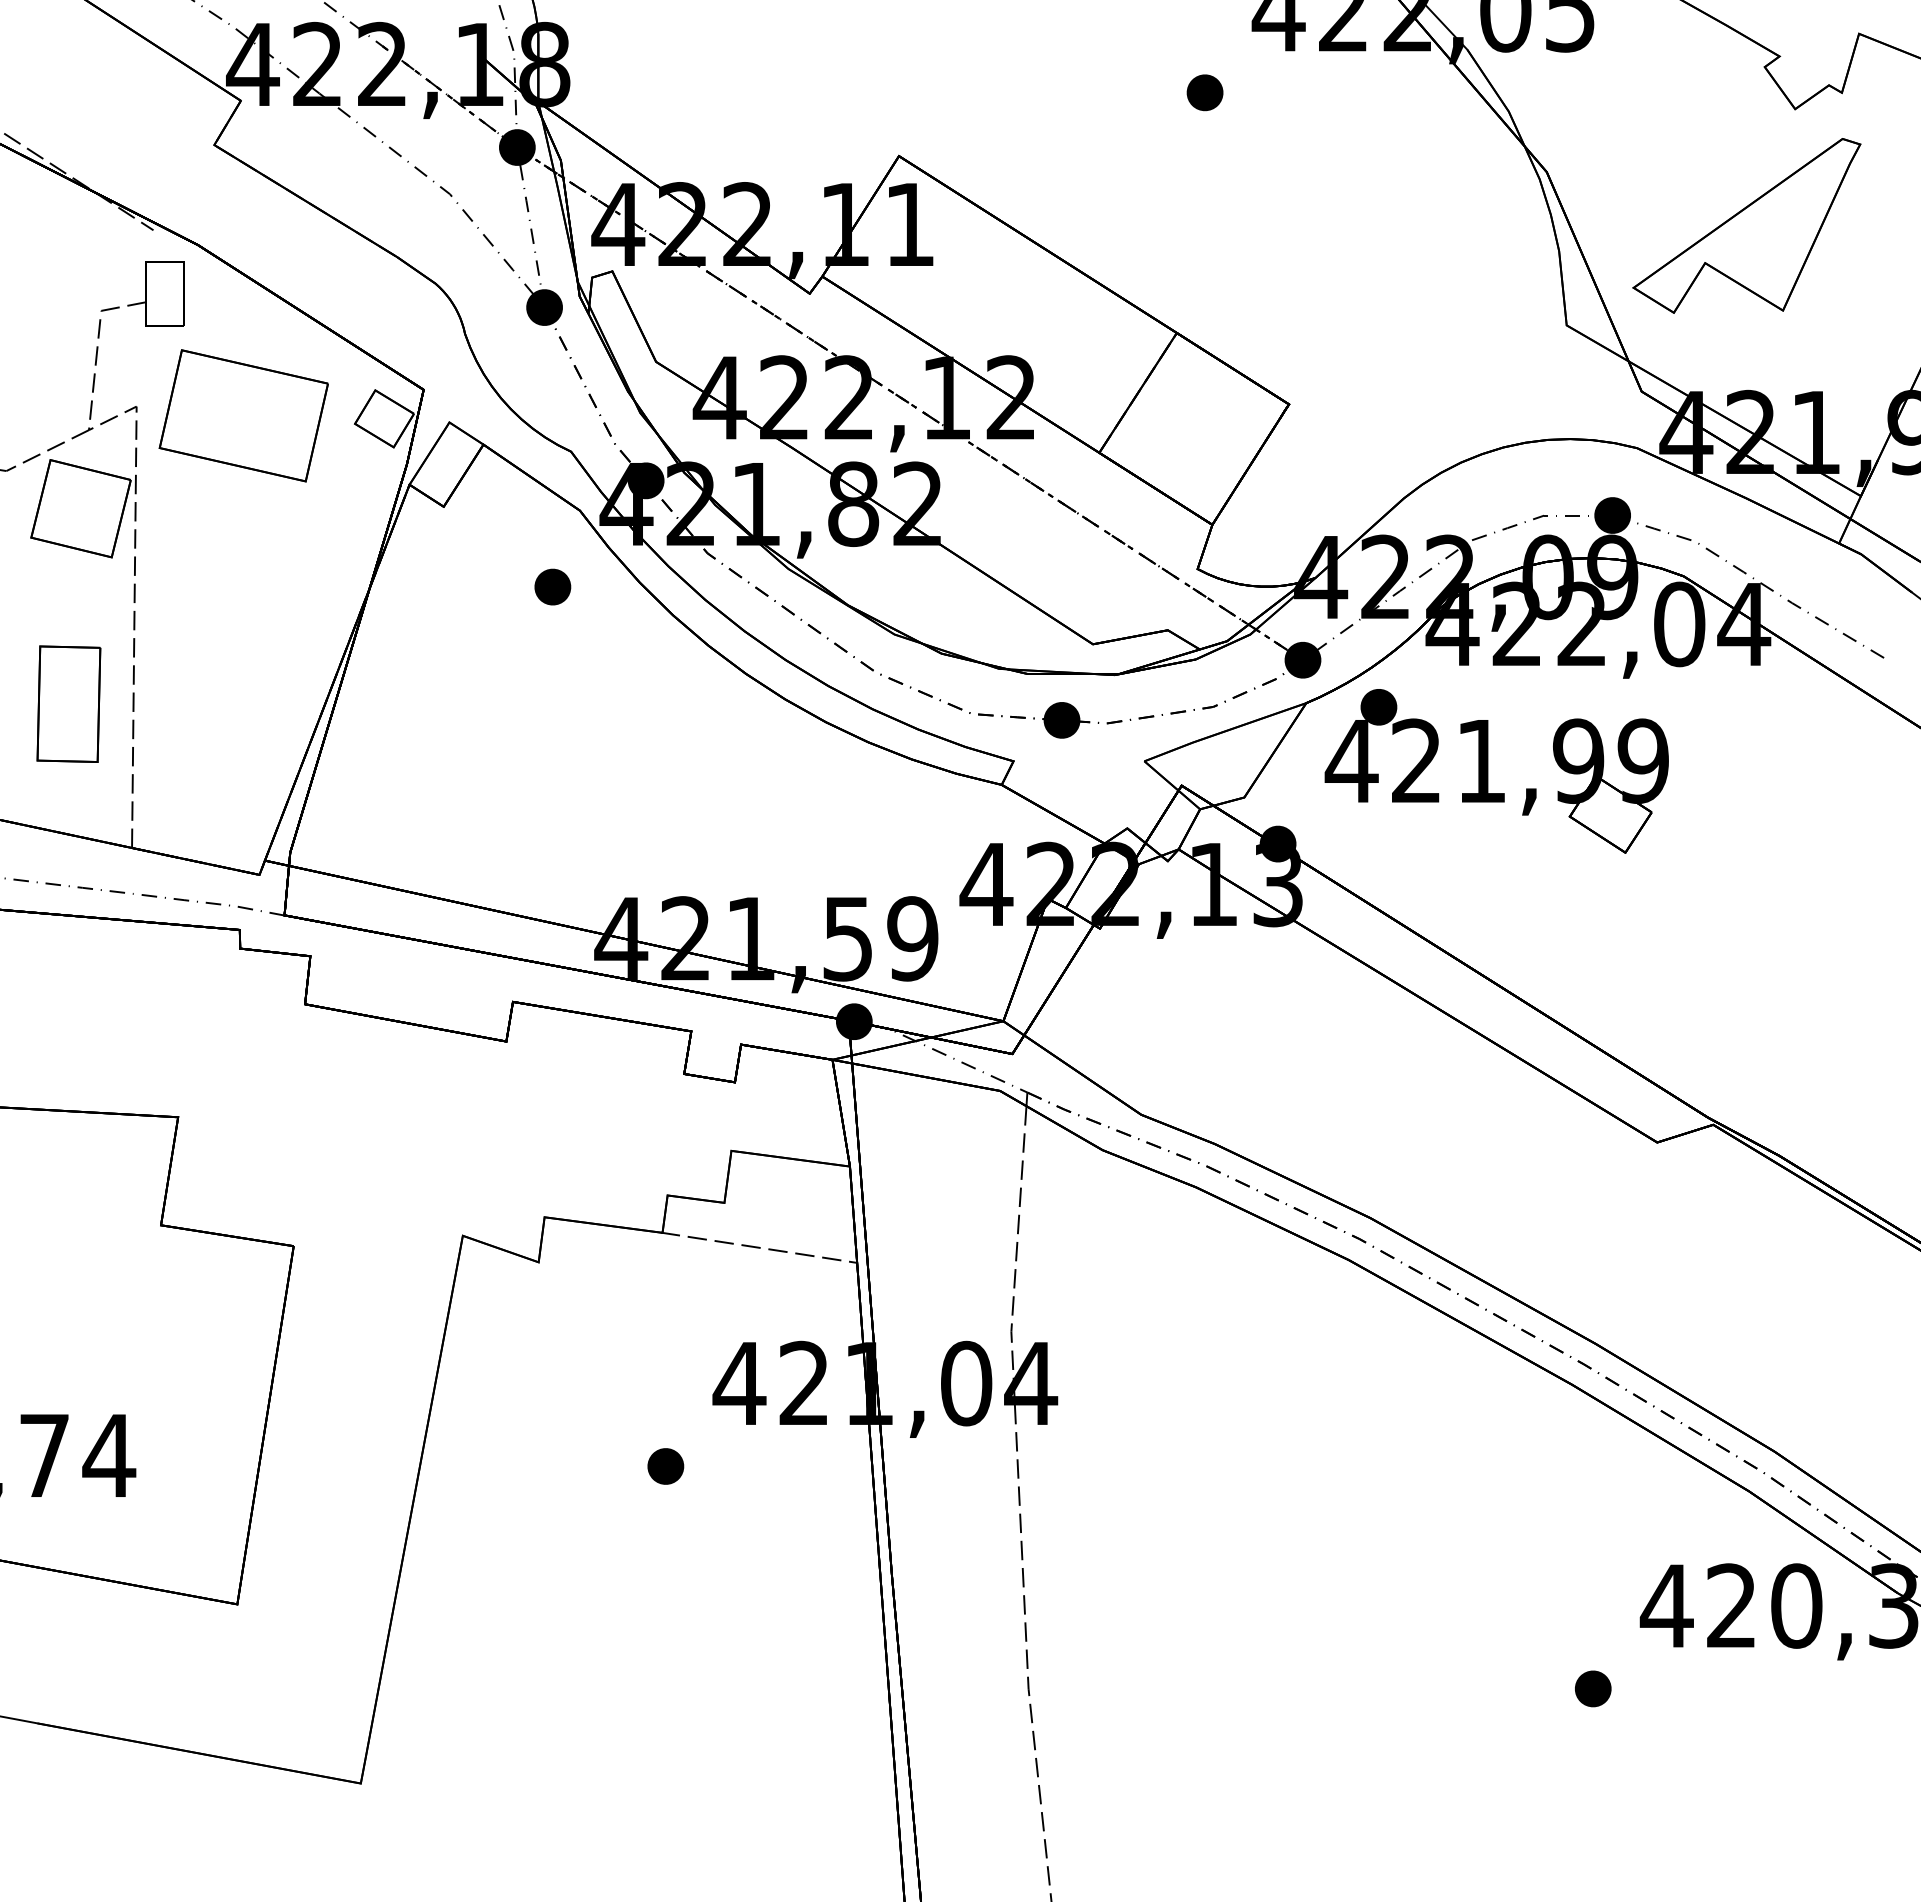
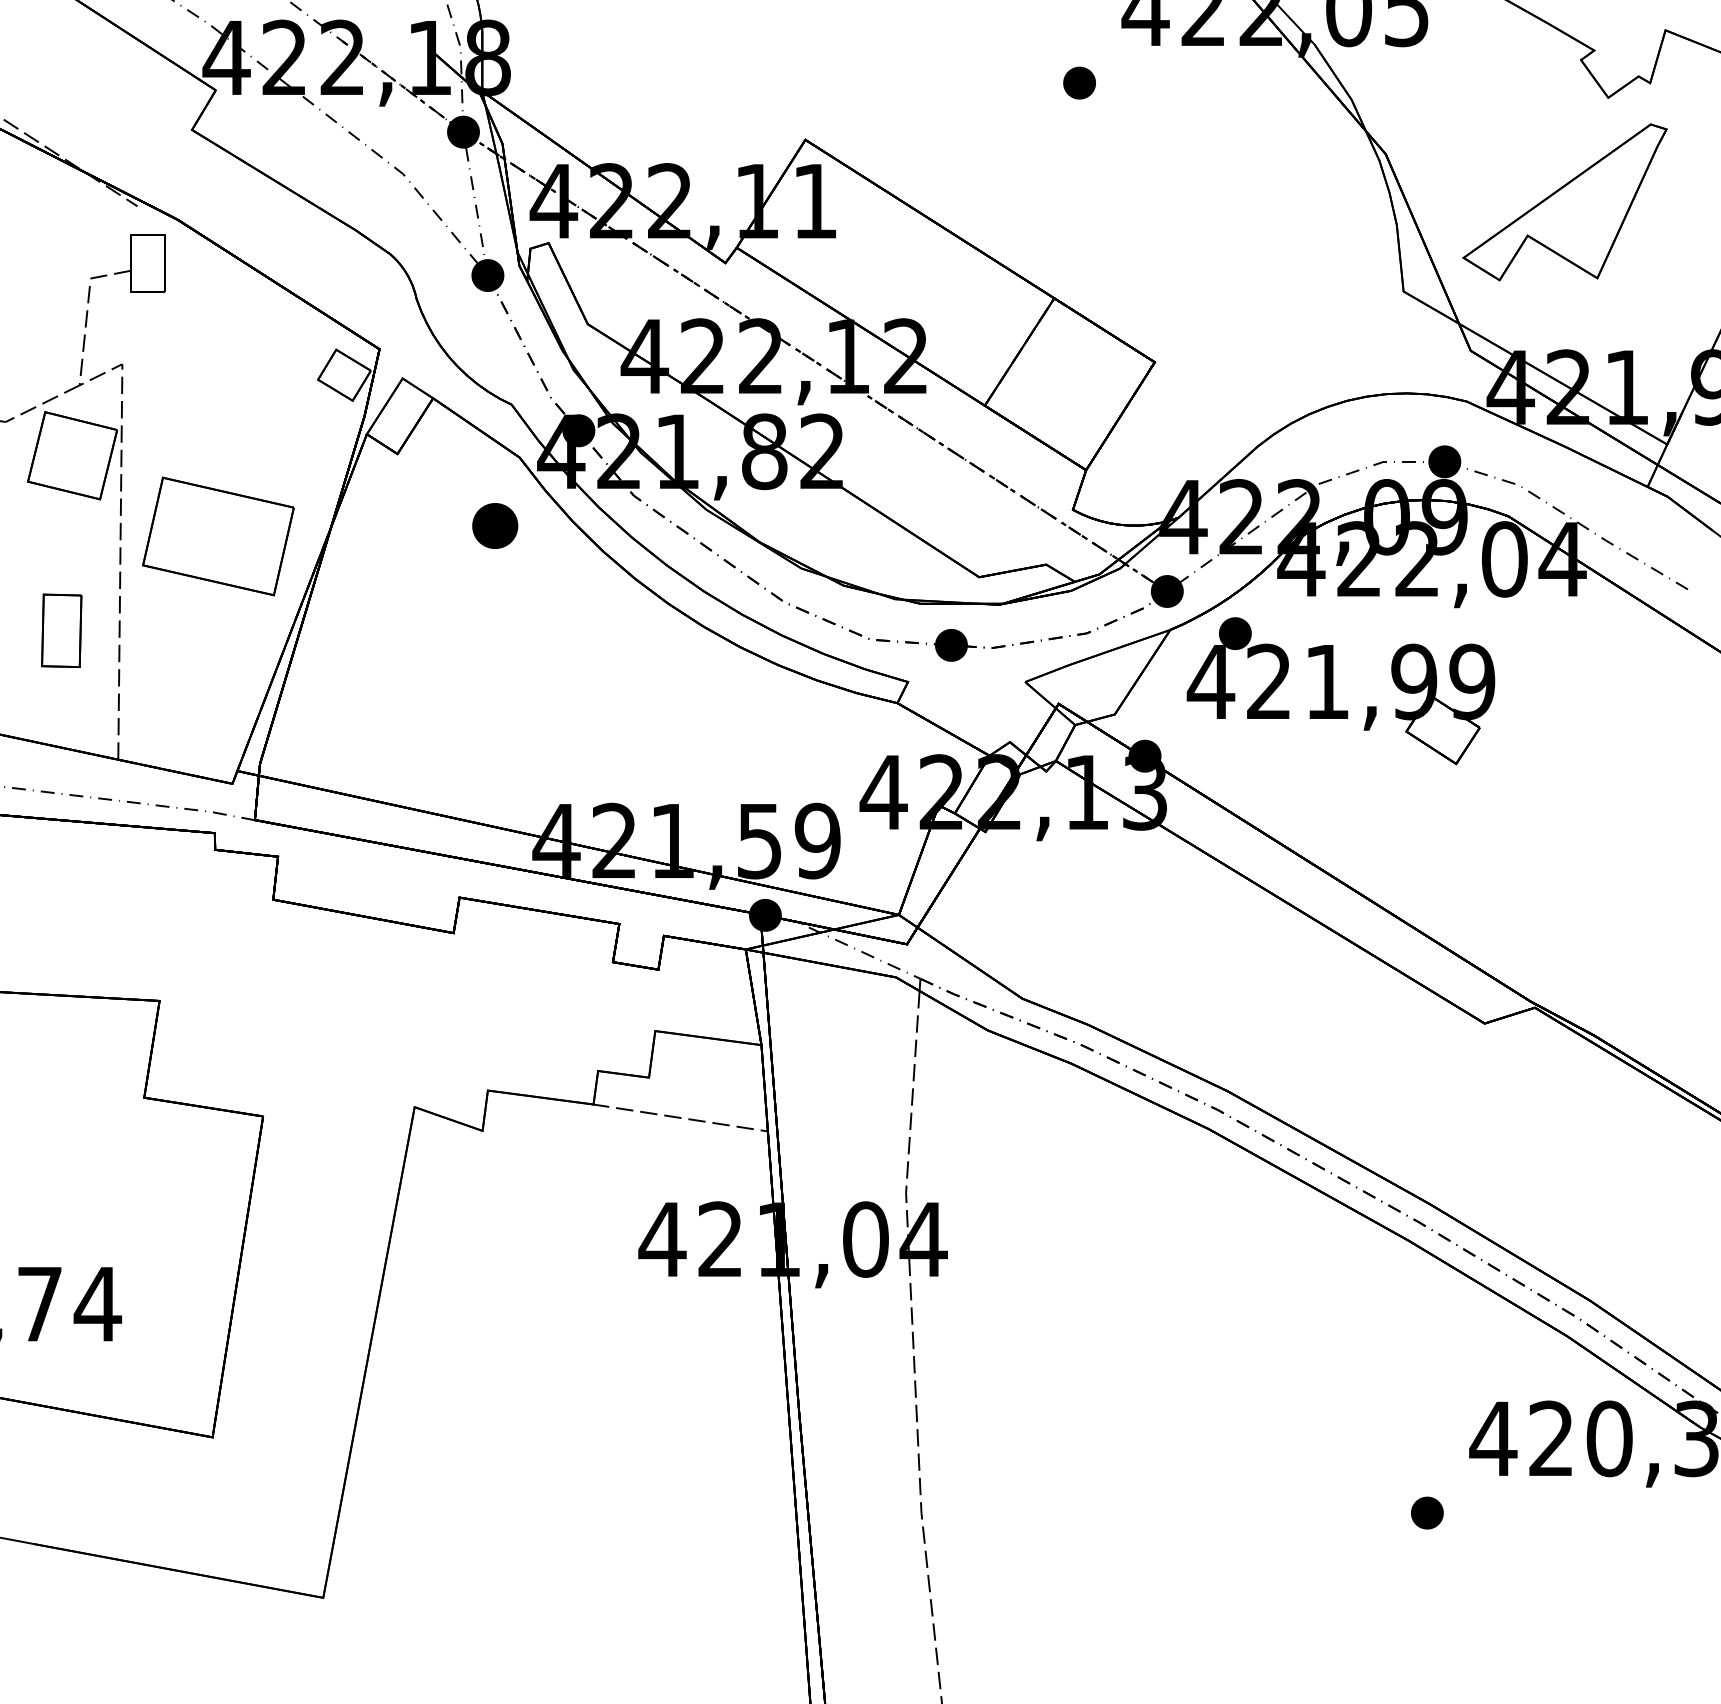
part: (243, 415) -> (218, 536), moved
part: (552, 586) -> (494, 525), size x1.4
part: (68, 703) -> (61, 630), size x0.7
part: (665, 1466) -> (596, 1313), removed

